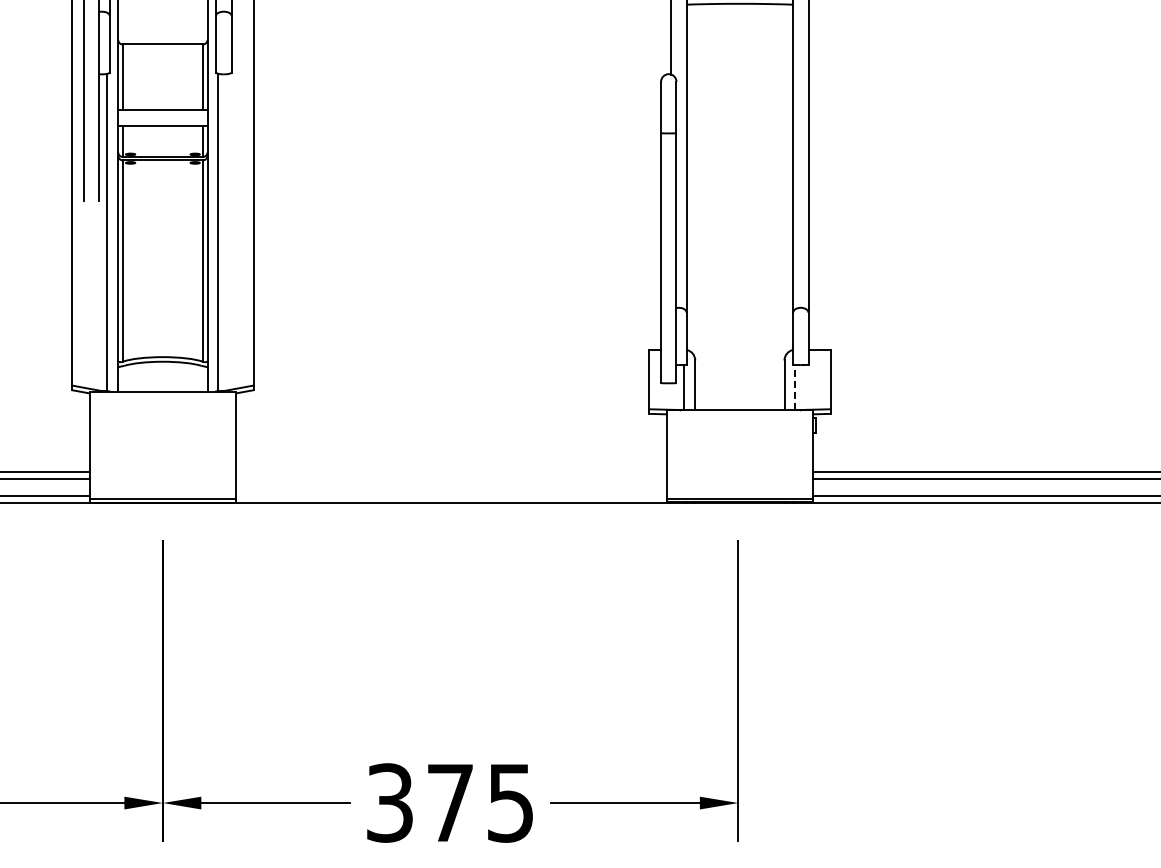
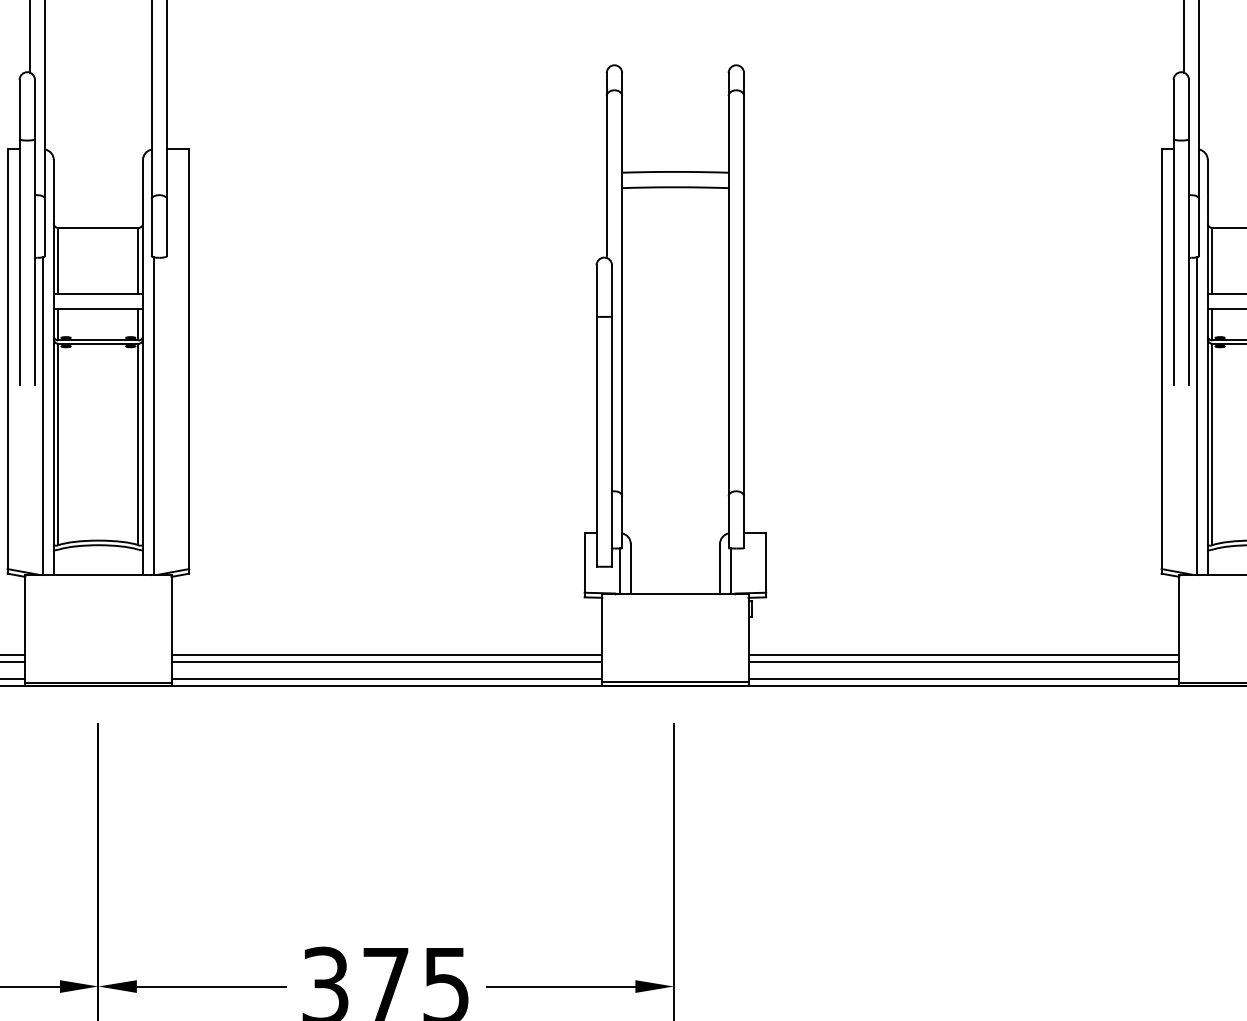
line: (794, 387) -> (730, 570), dashed -> solid
line: (450, 472) -> (386, 655), added
line: (450, 479) -> (386, 662), added
line: (450, 496) -> (386, 679), added

